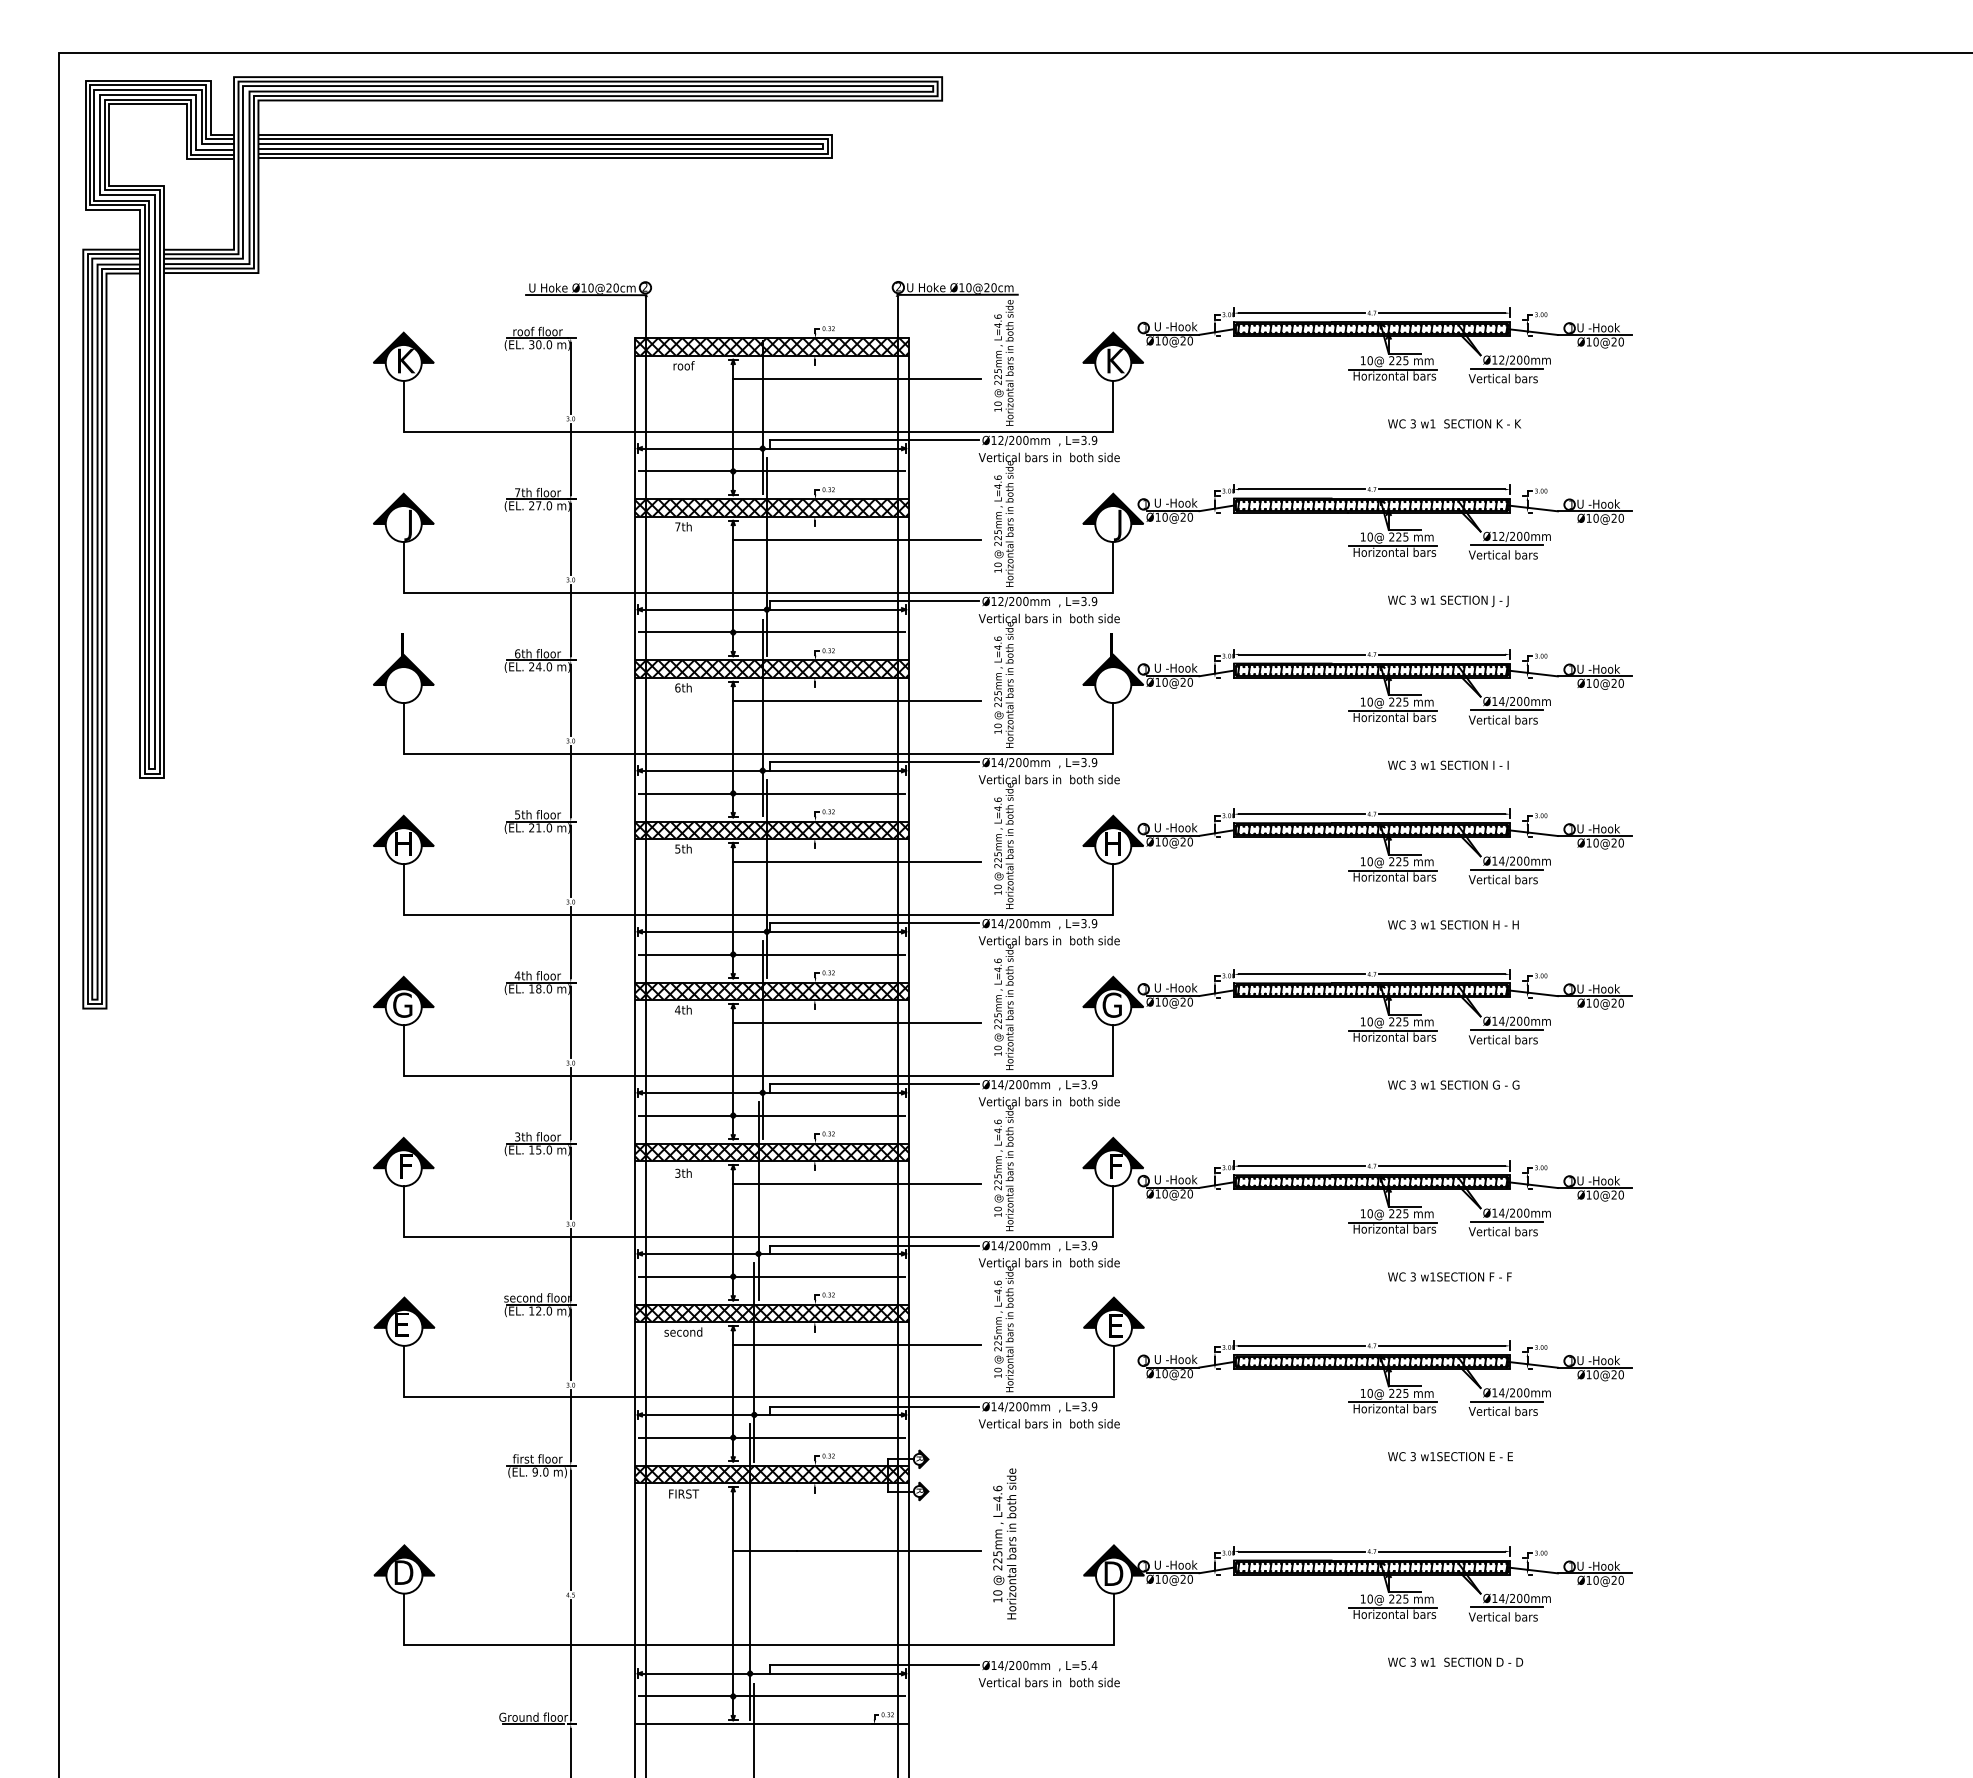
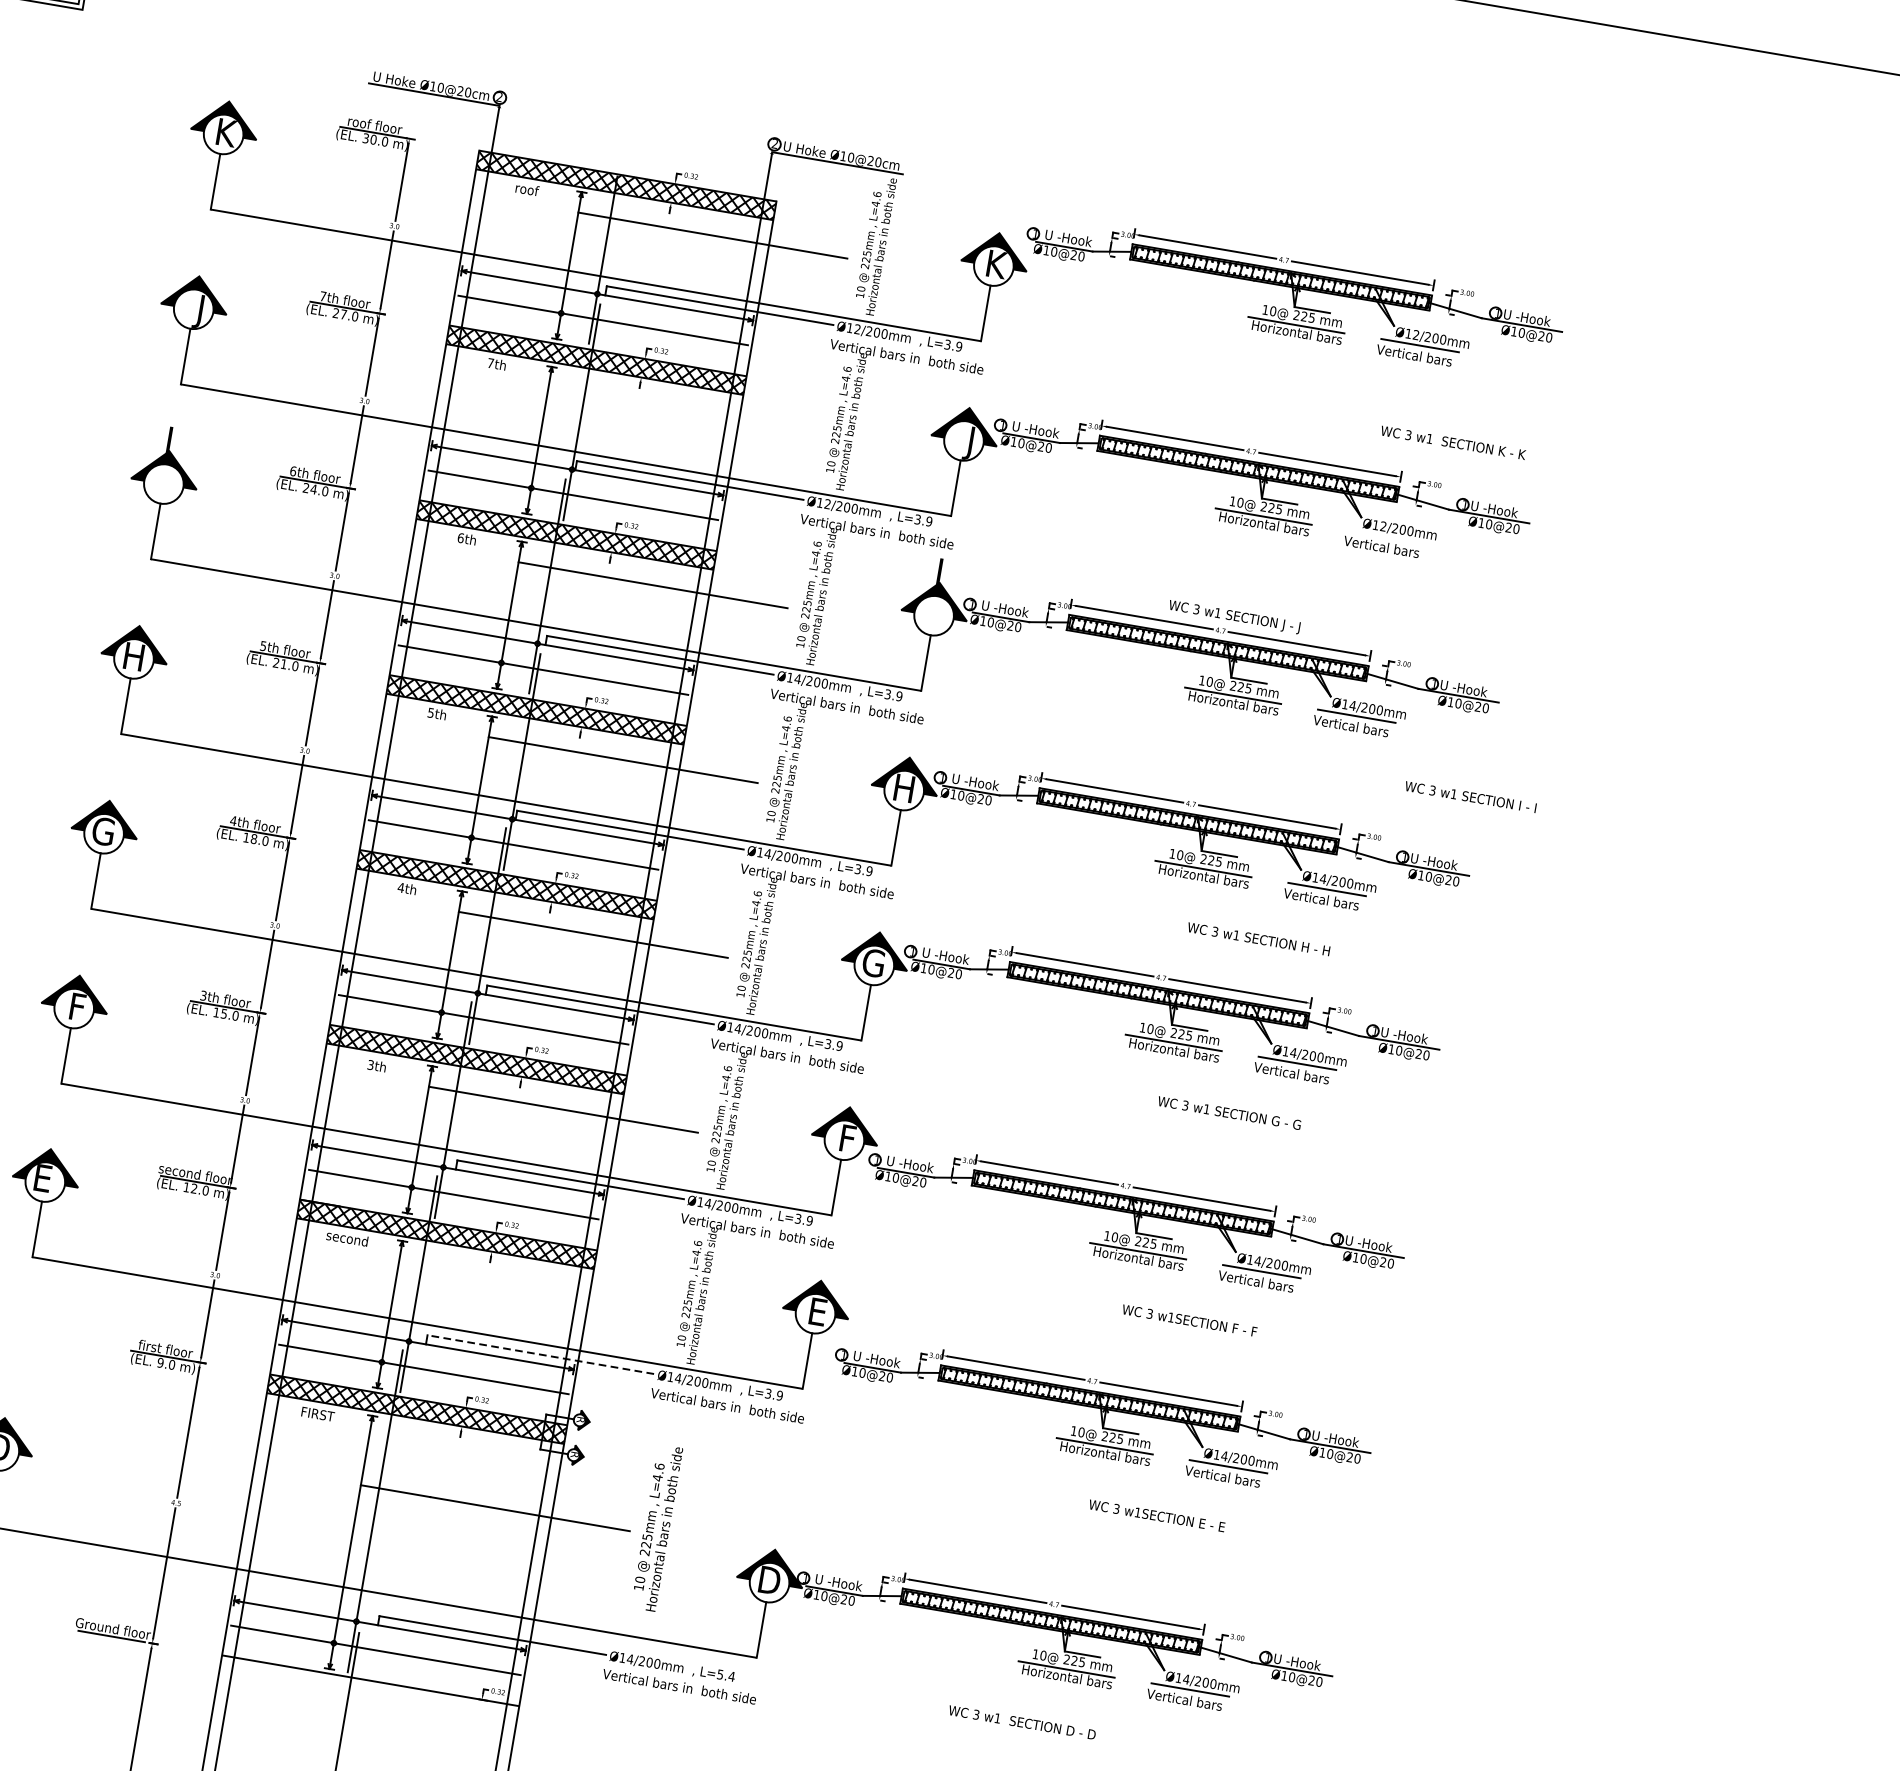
text: (1454, 423) -> (1453, 442), moved
line: (857, 539) -> (683, 410), removed
line: (1506, 545) -> (1386, 537), removed
text: (1448, 601) -> (1234, 617), moved
text: (1448, 764) -> (1471, 796), moved
line: (857, 1344) -> (534, 1284), removed
line: (873, 1406) -> (539, 1354), solid -> dashed
text: (1455, 1661) -> (1022, 1721), moved

